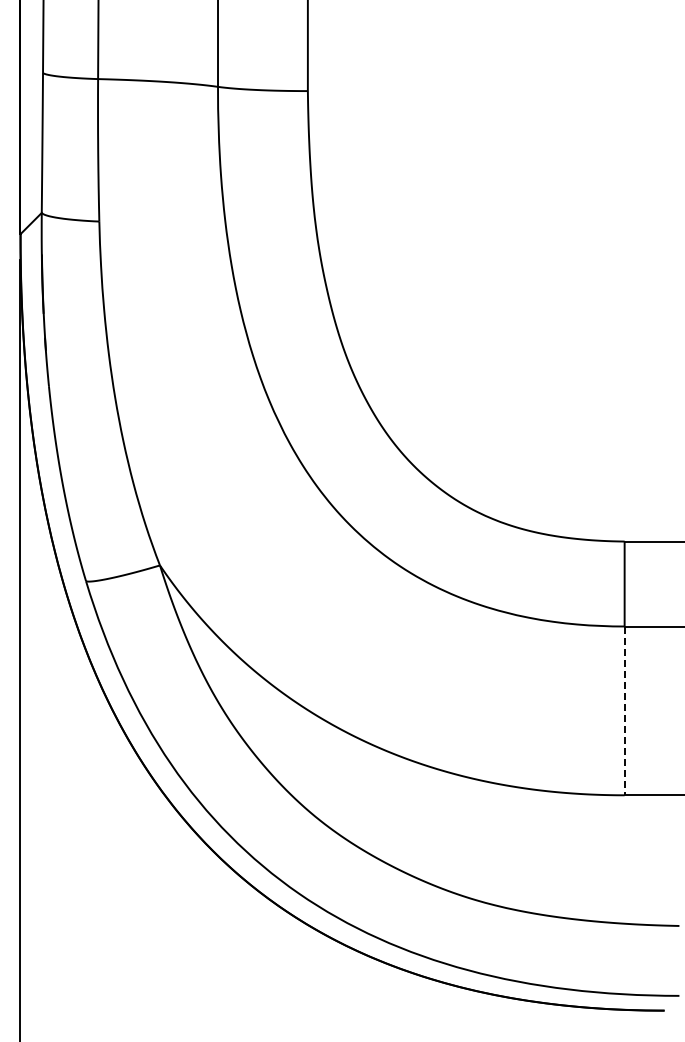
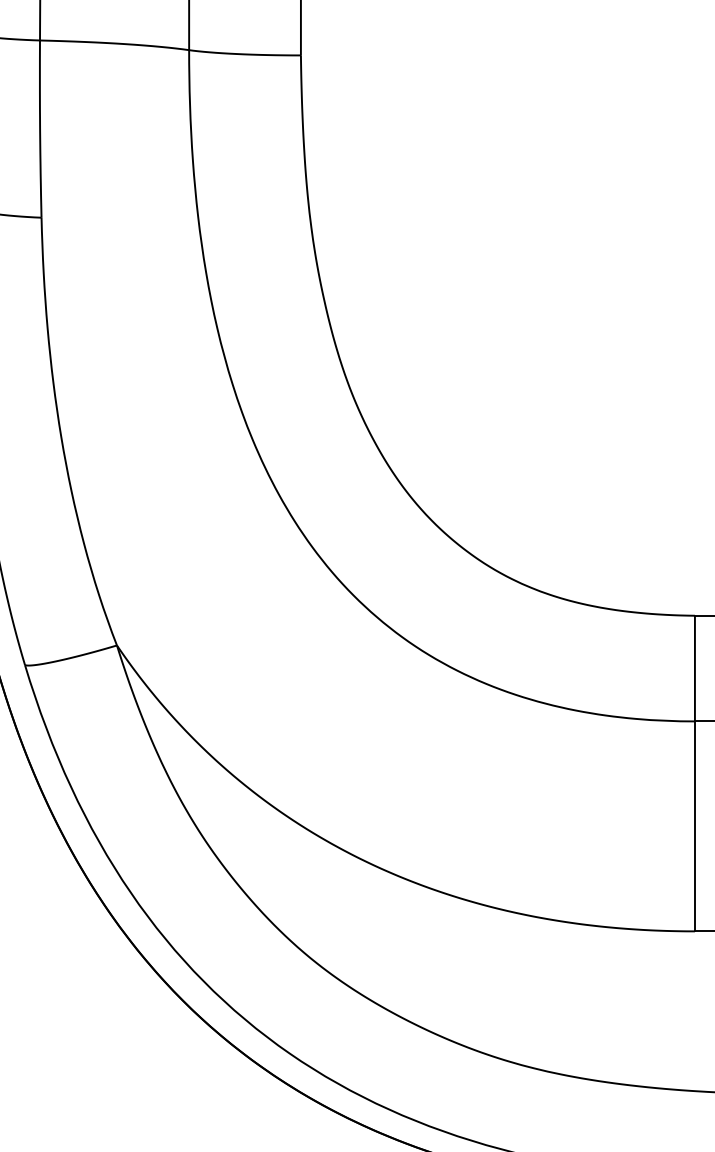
line: (624, 711) -> (694, 827), dashed -> solid

